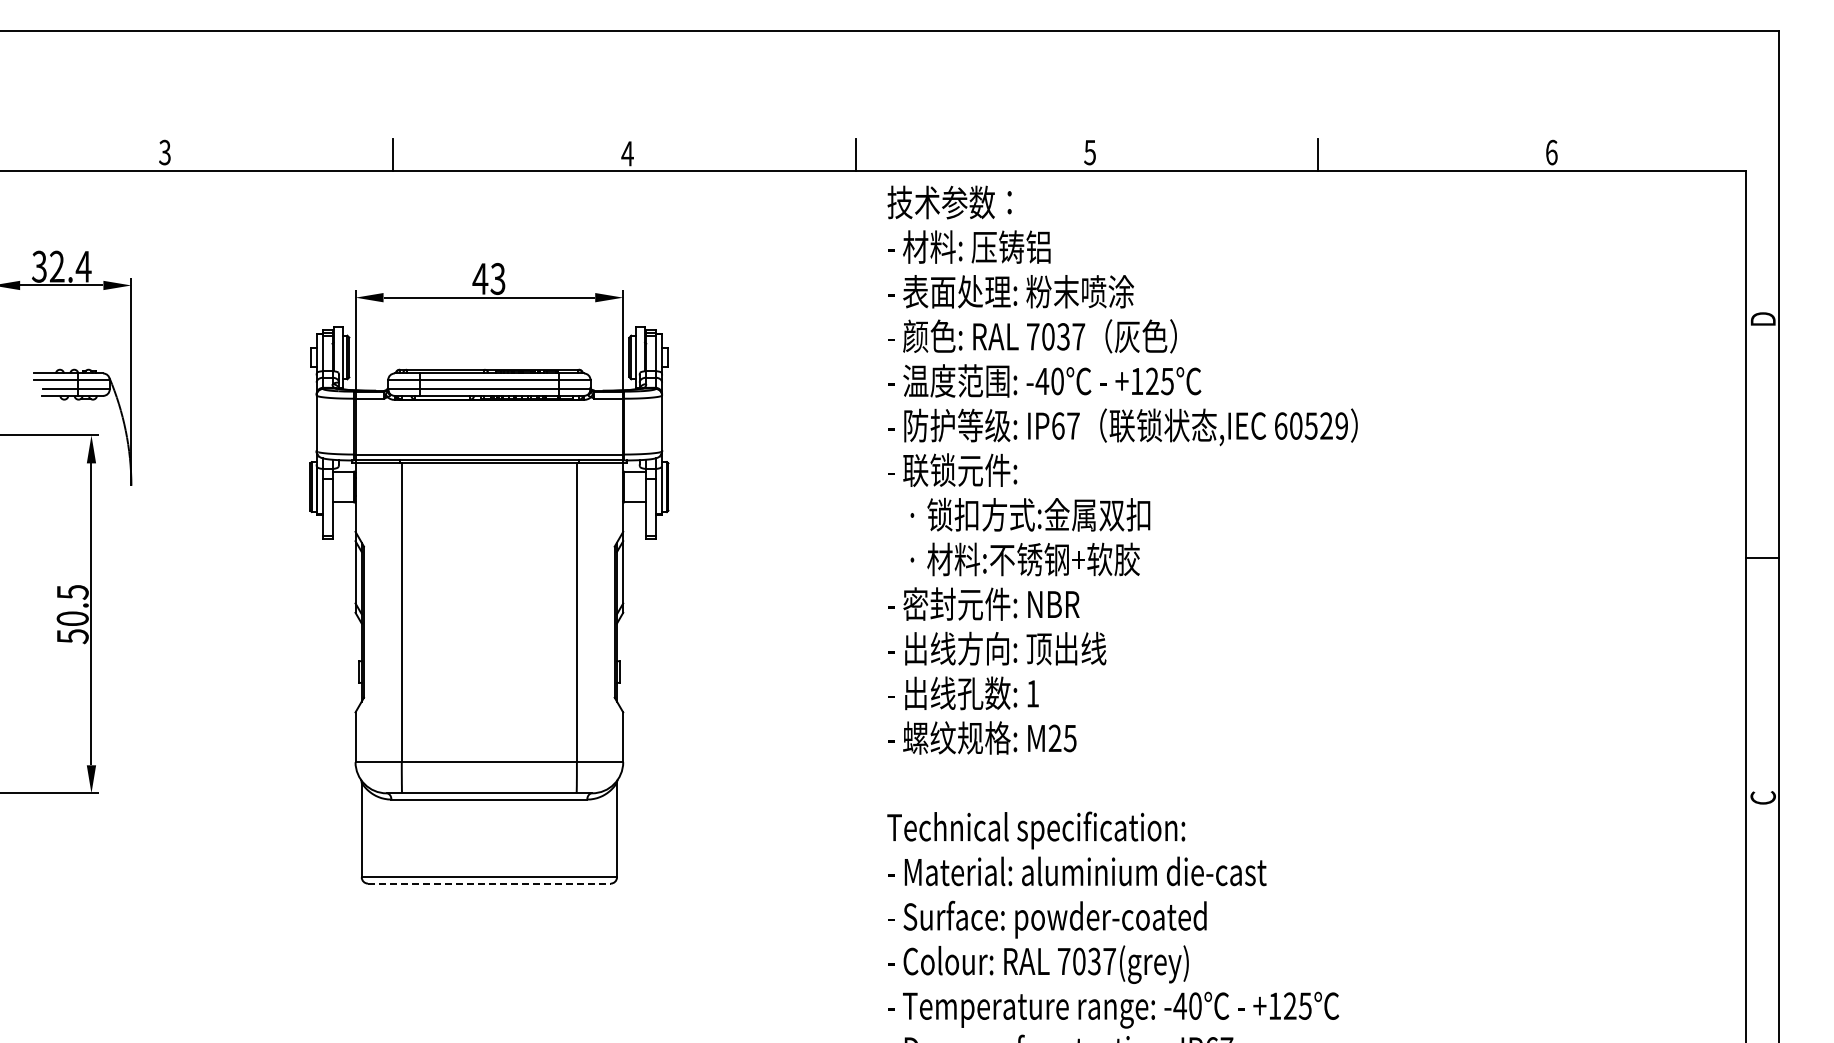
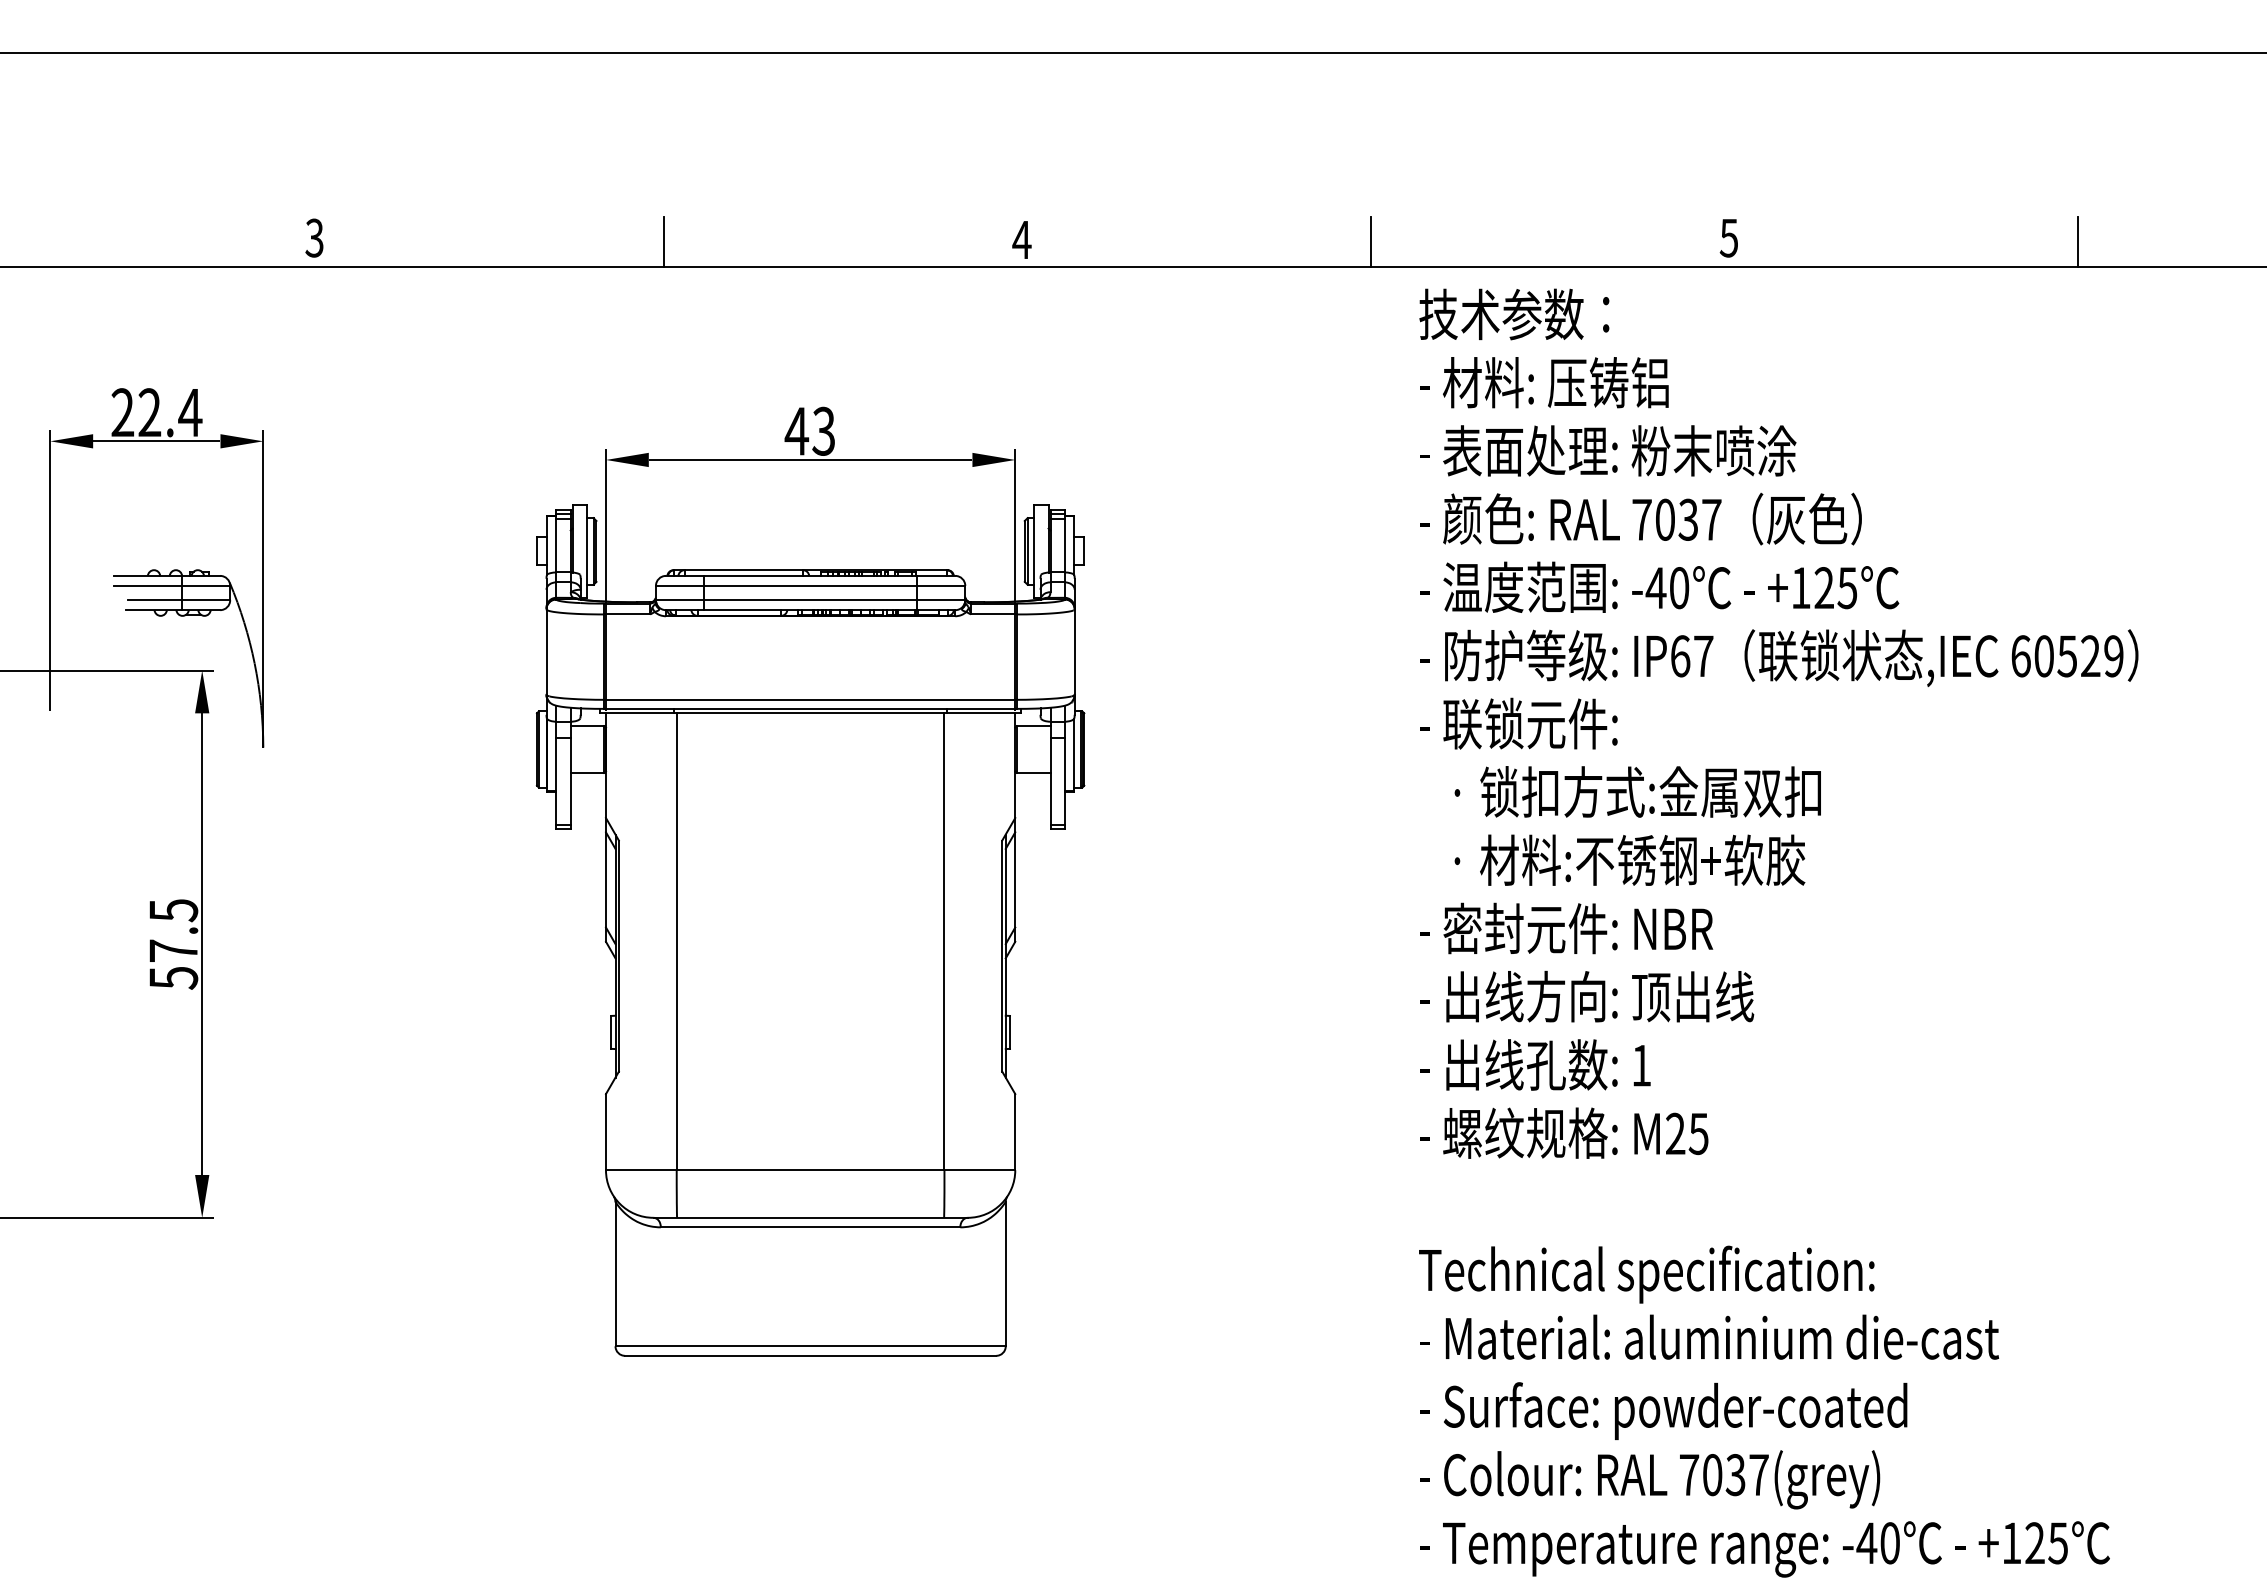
text: (39, 266) -> (122, 412), 32.4 -> 22.4
text: (72, 618) -> (173, 950), 50.5 -> 57.5
line: (489, 883) -> (810, 1355), dashed -> solid

